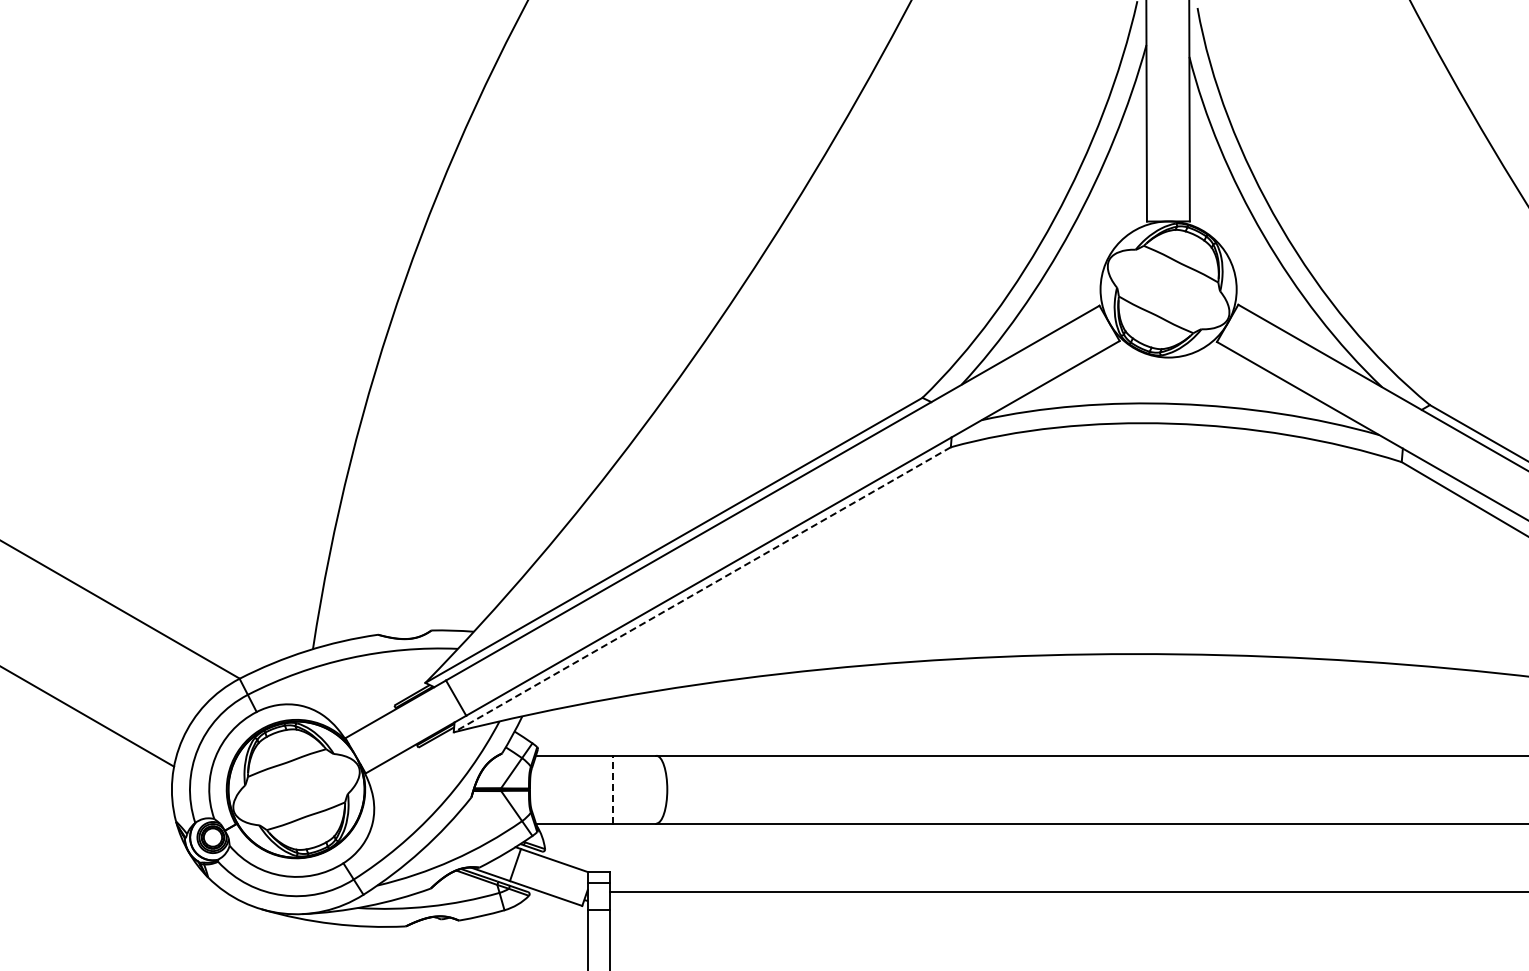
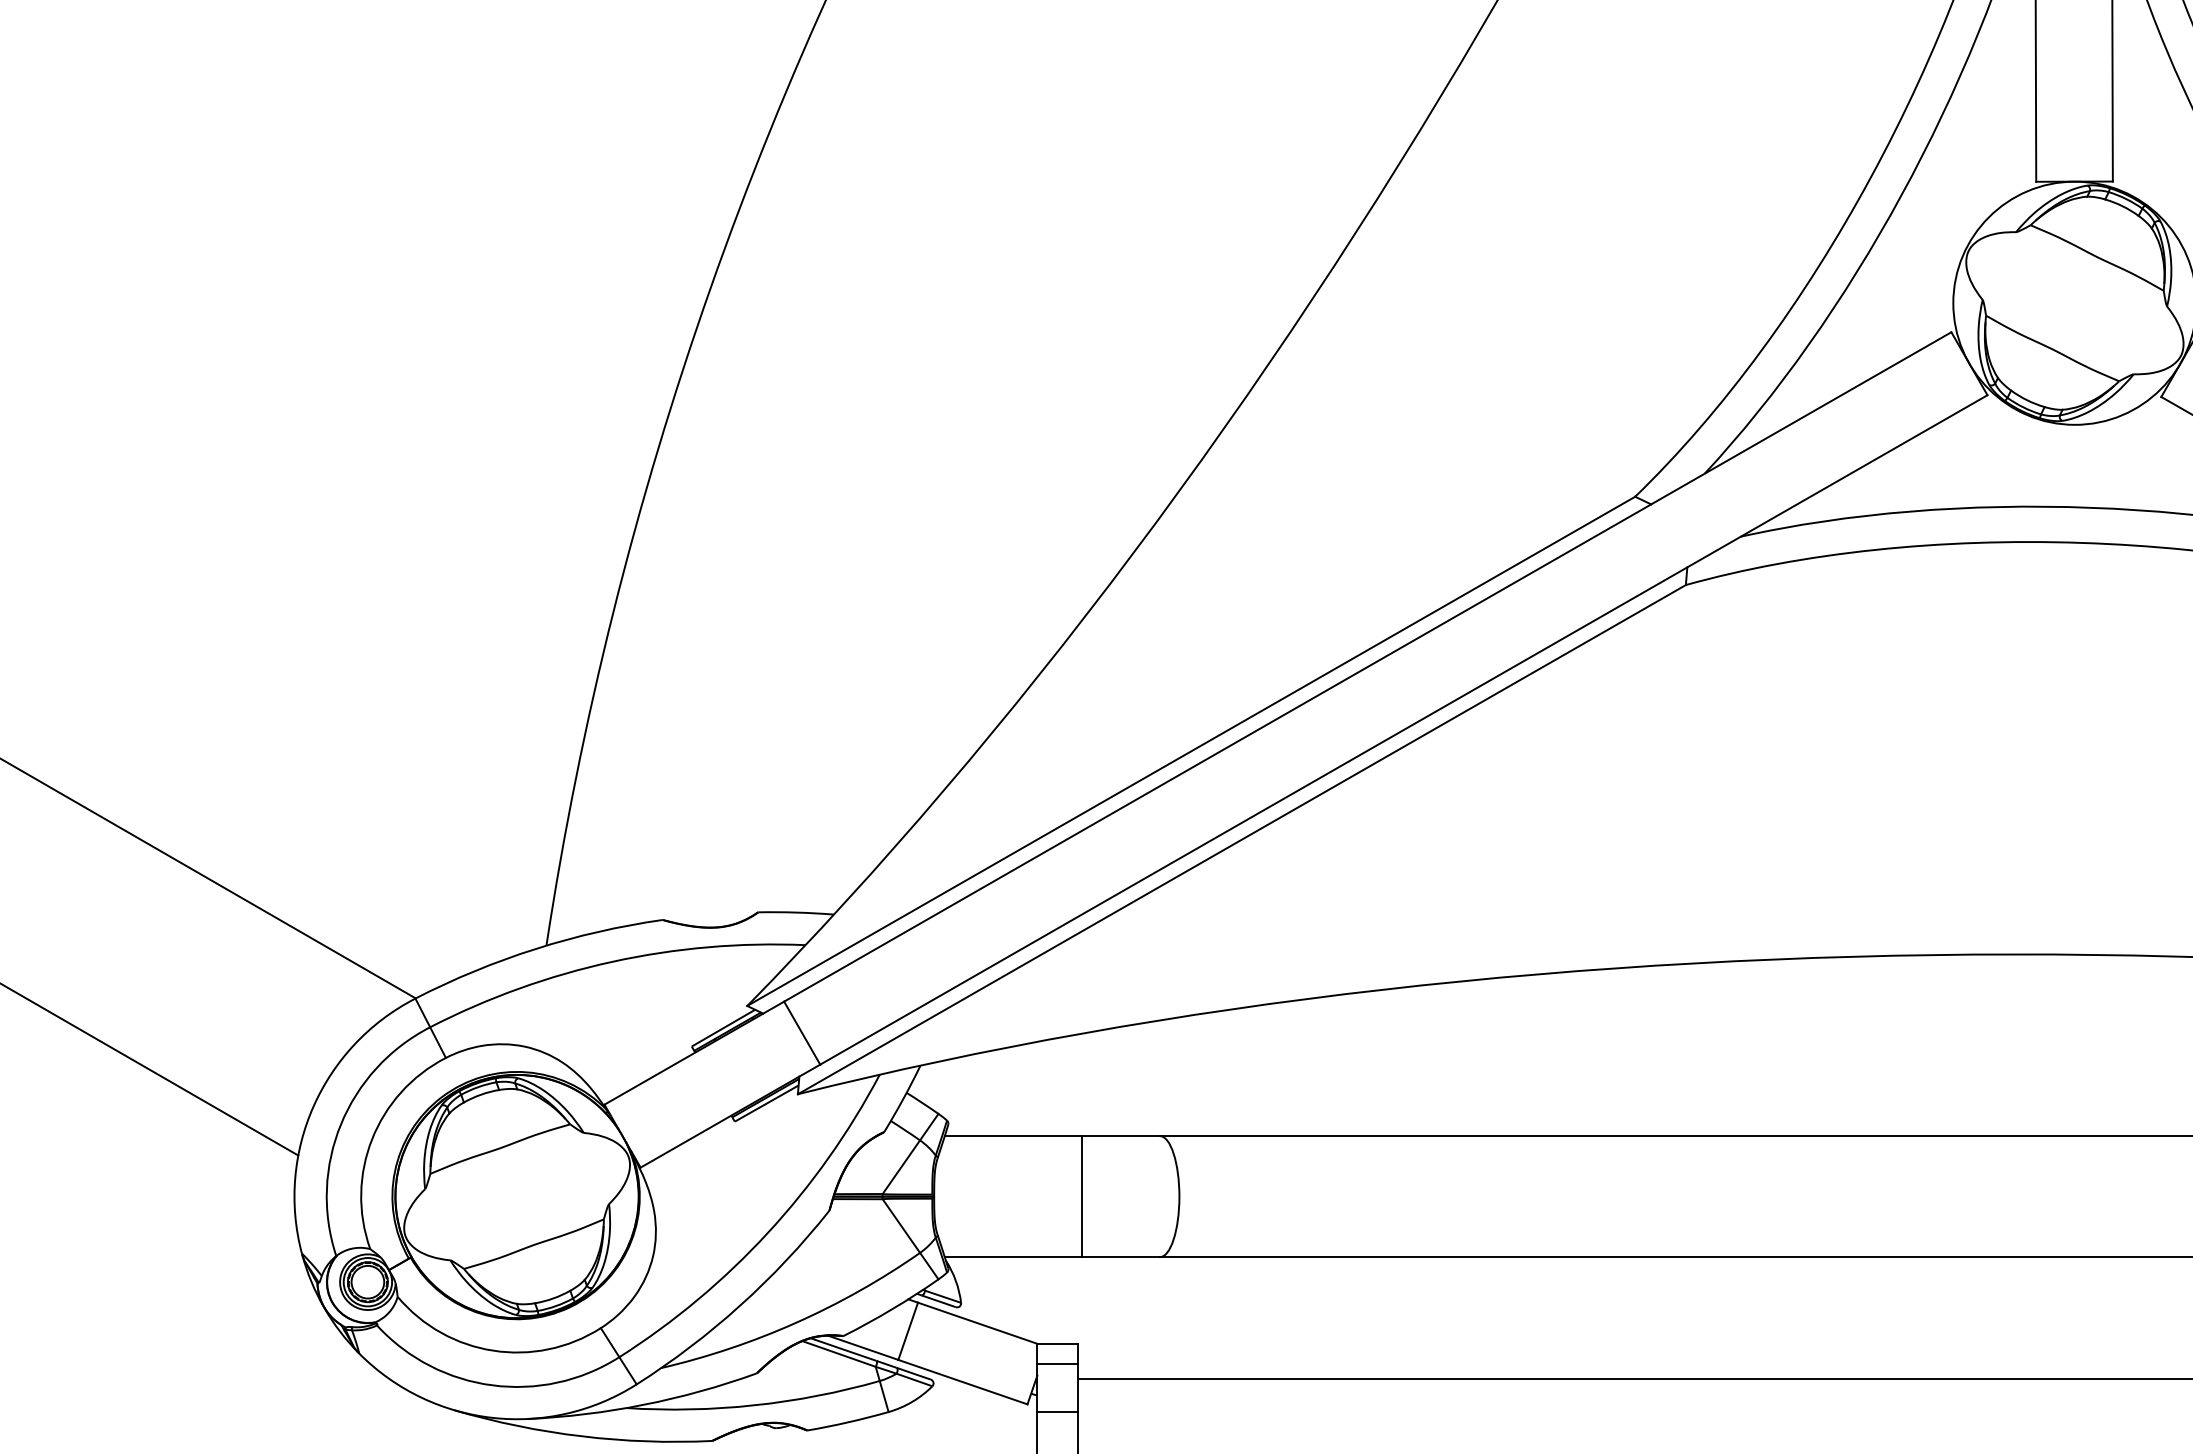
line: (702, 589) -> (1242, 839), dashed -> solid
line: (612, 789) -> (1081, 1196), dashed -> solid

